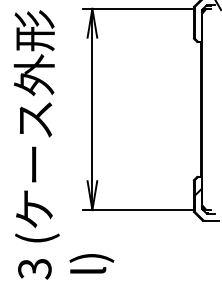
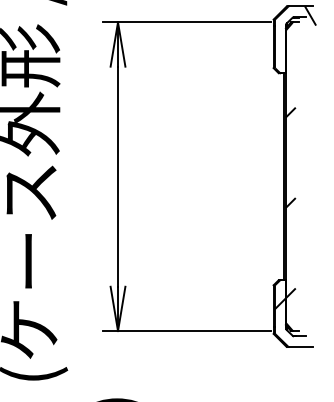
hatch: (204, 126) -> (289, 202), added

